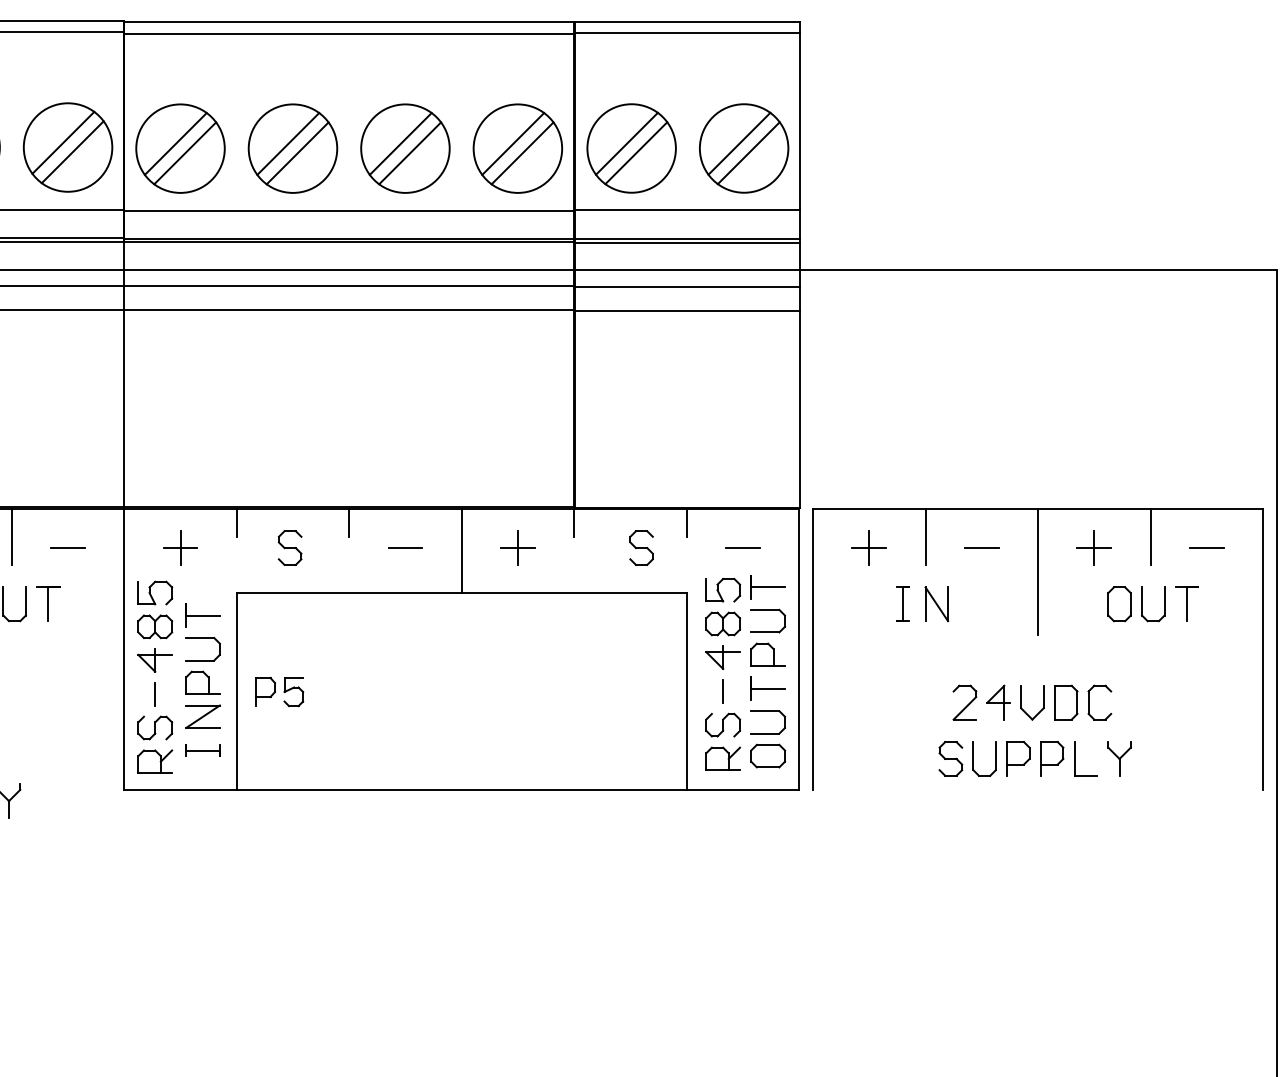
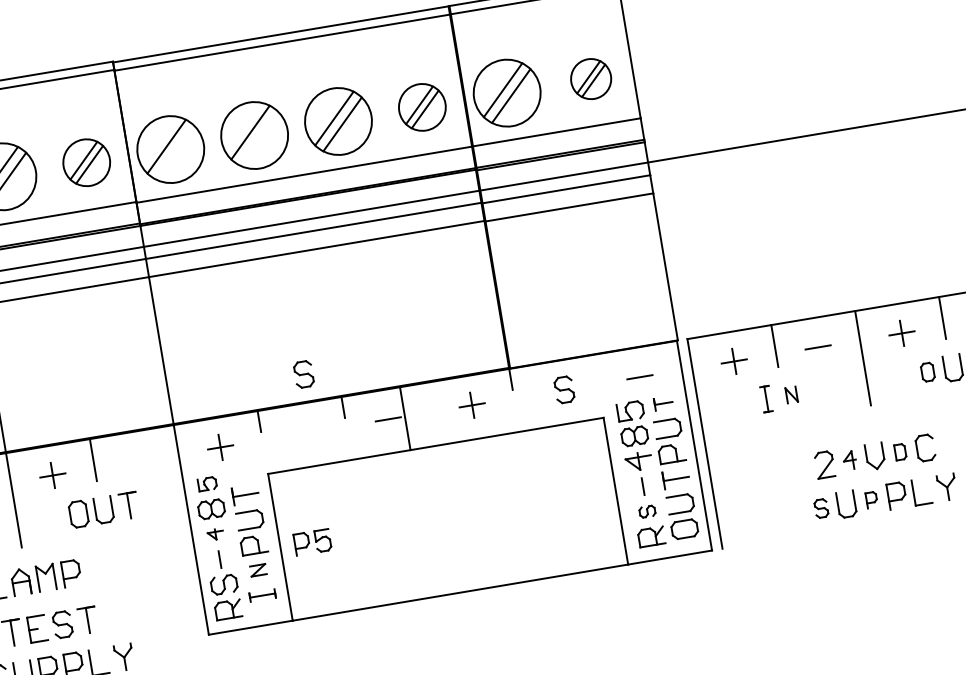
part: (67, 147) -> (86, 162), size x0.7
part: (517, 148) -> (422, 107), size x0.7
part: (744, 148) -> (591, 79), size x0.6
line: (185, 153) -> (175, 152), removed
line: (297, 153) -> (258, 138), removed
line: (686, 522) -> (594, 365), removed
part: (289, 547) -> (303, 374), moved
line: (67, 548) -> (136, 461), removed
line: (461, 550) -> (405, 418), moved
part: (767, 587) -> (663, 403), size x0.7
part: (155, 592) -> (207, 483), size x0.7
part: (936, 604) -> (791, 395), size x0.6
part: (1119, 604) -> (927, 372), size x0.7
part: (154, 660) -> (215, 534), size x0.6
part: (998, 702) -> (849, 460), size x0.7
part: (1066, 702) -> (900, 452), size x0.6
part: (202, 716) -> (258, 570), size x0.6
part: (723, 724) -> (647, 511), size x0.6
part: (950, 758) -> (821, 508), size x0.7
part: (1018, 758) -> (871, 499), size x0.6

